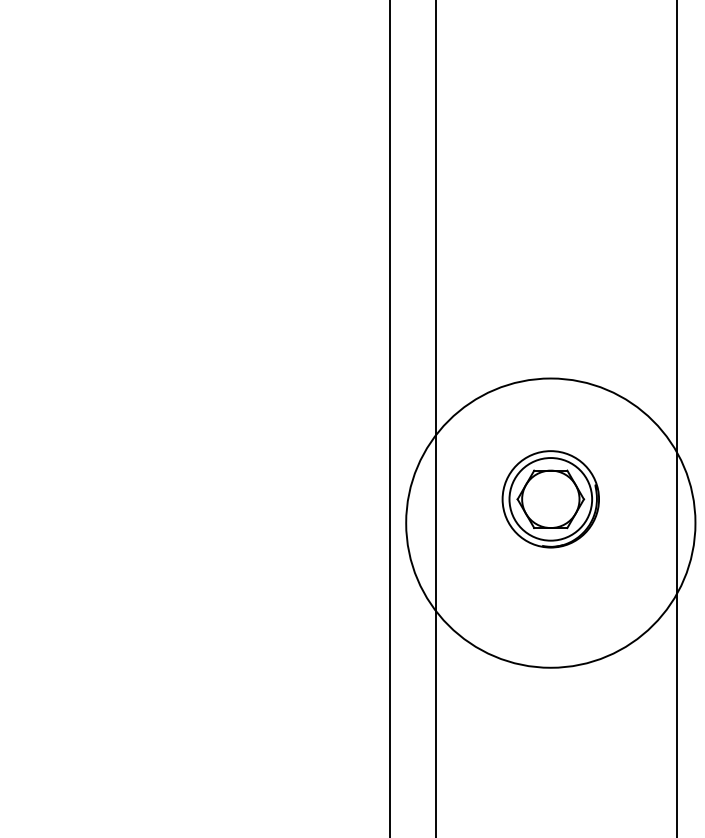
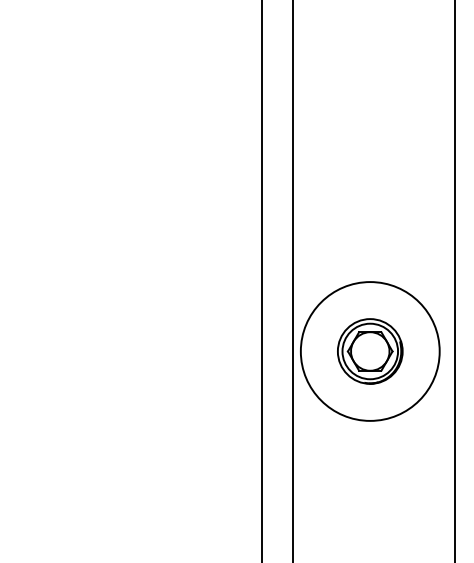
part: (551, 499) -> (370, 351), moved
circle: (549, 523) -> (369, 351), size x0.71

